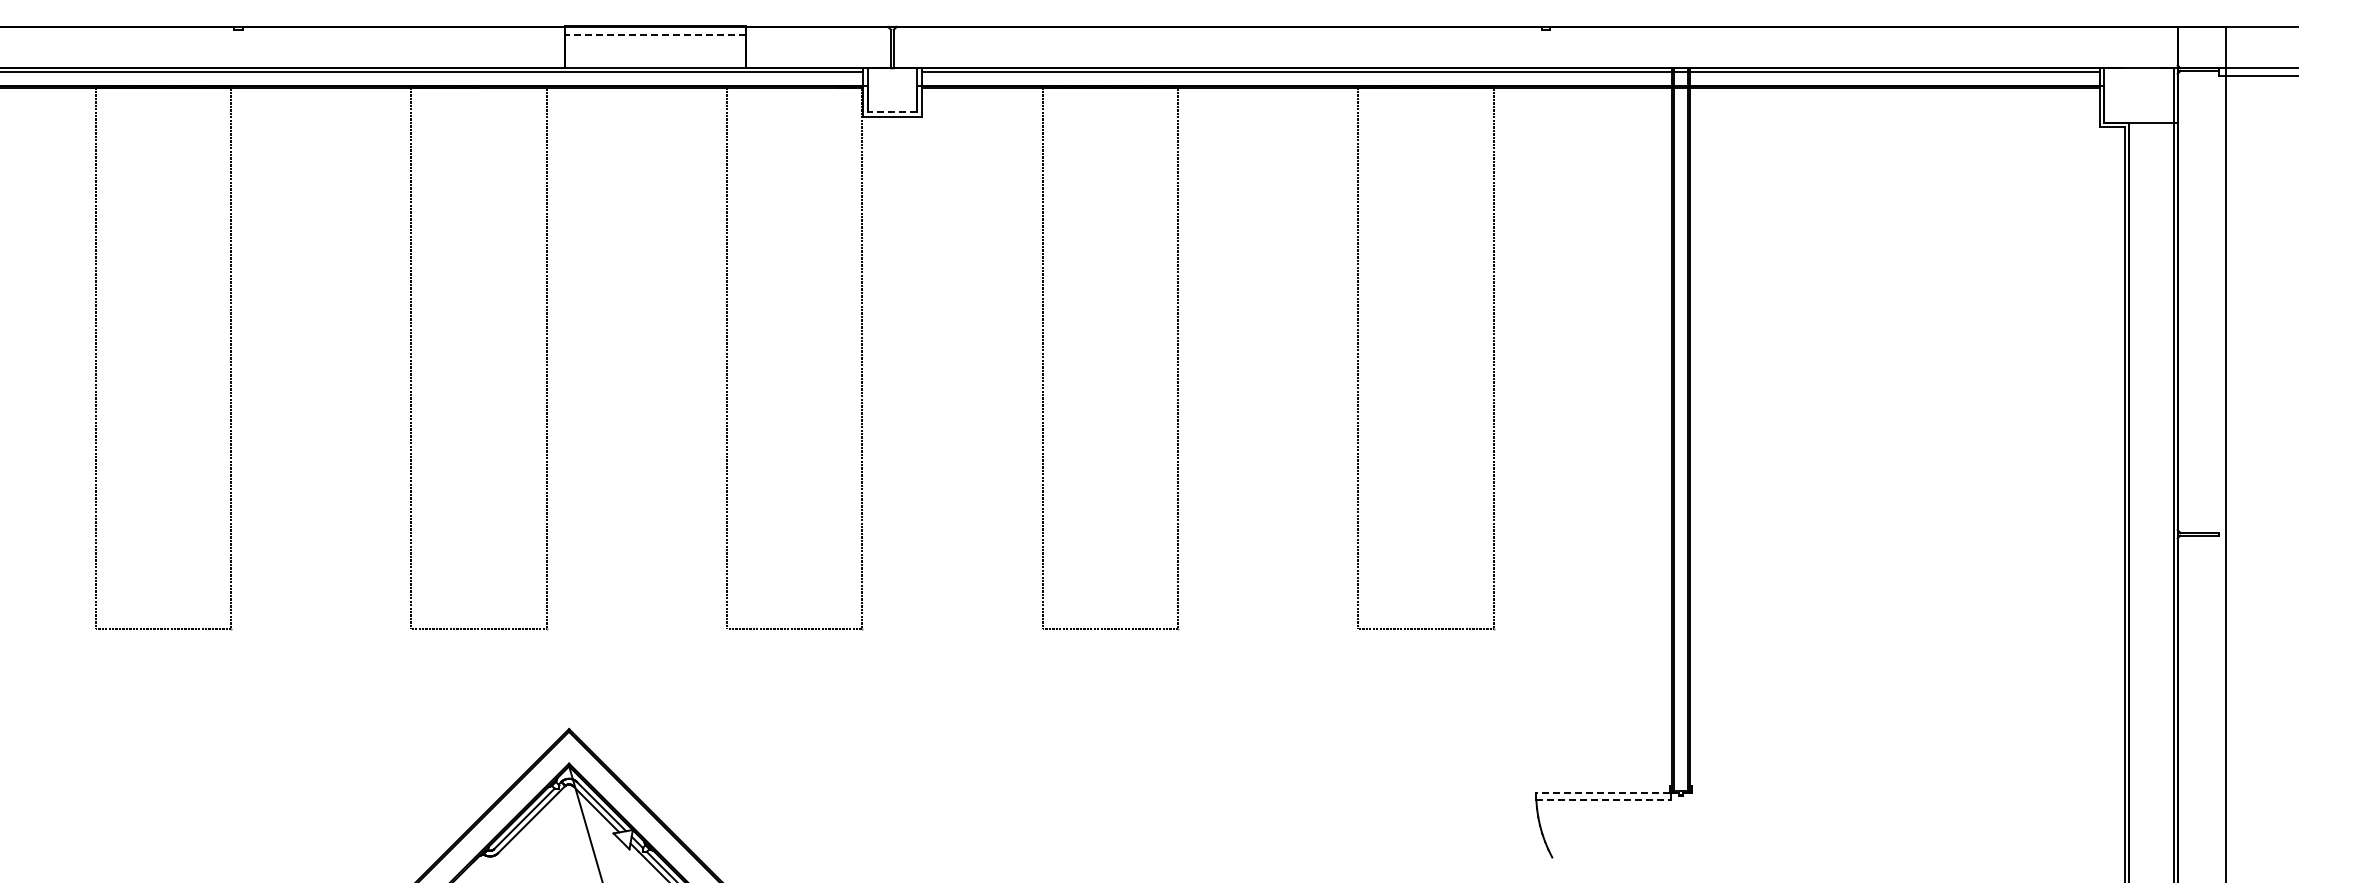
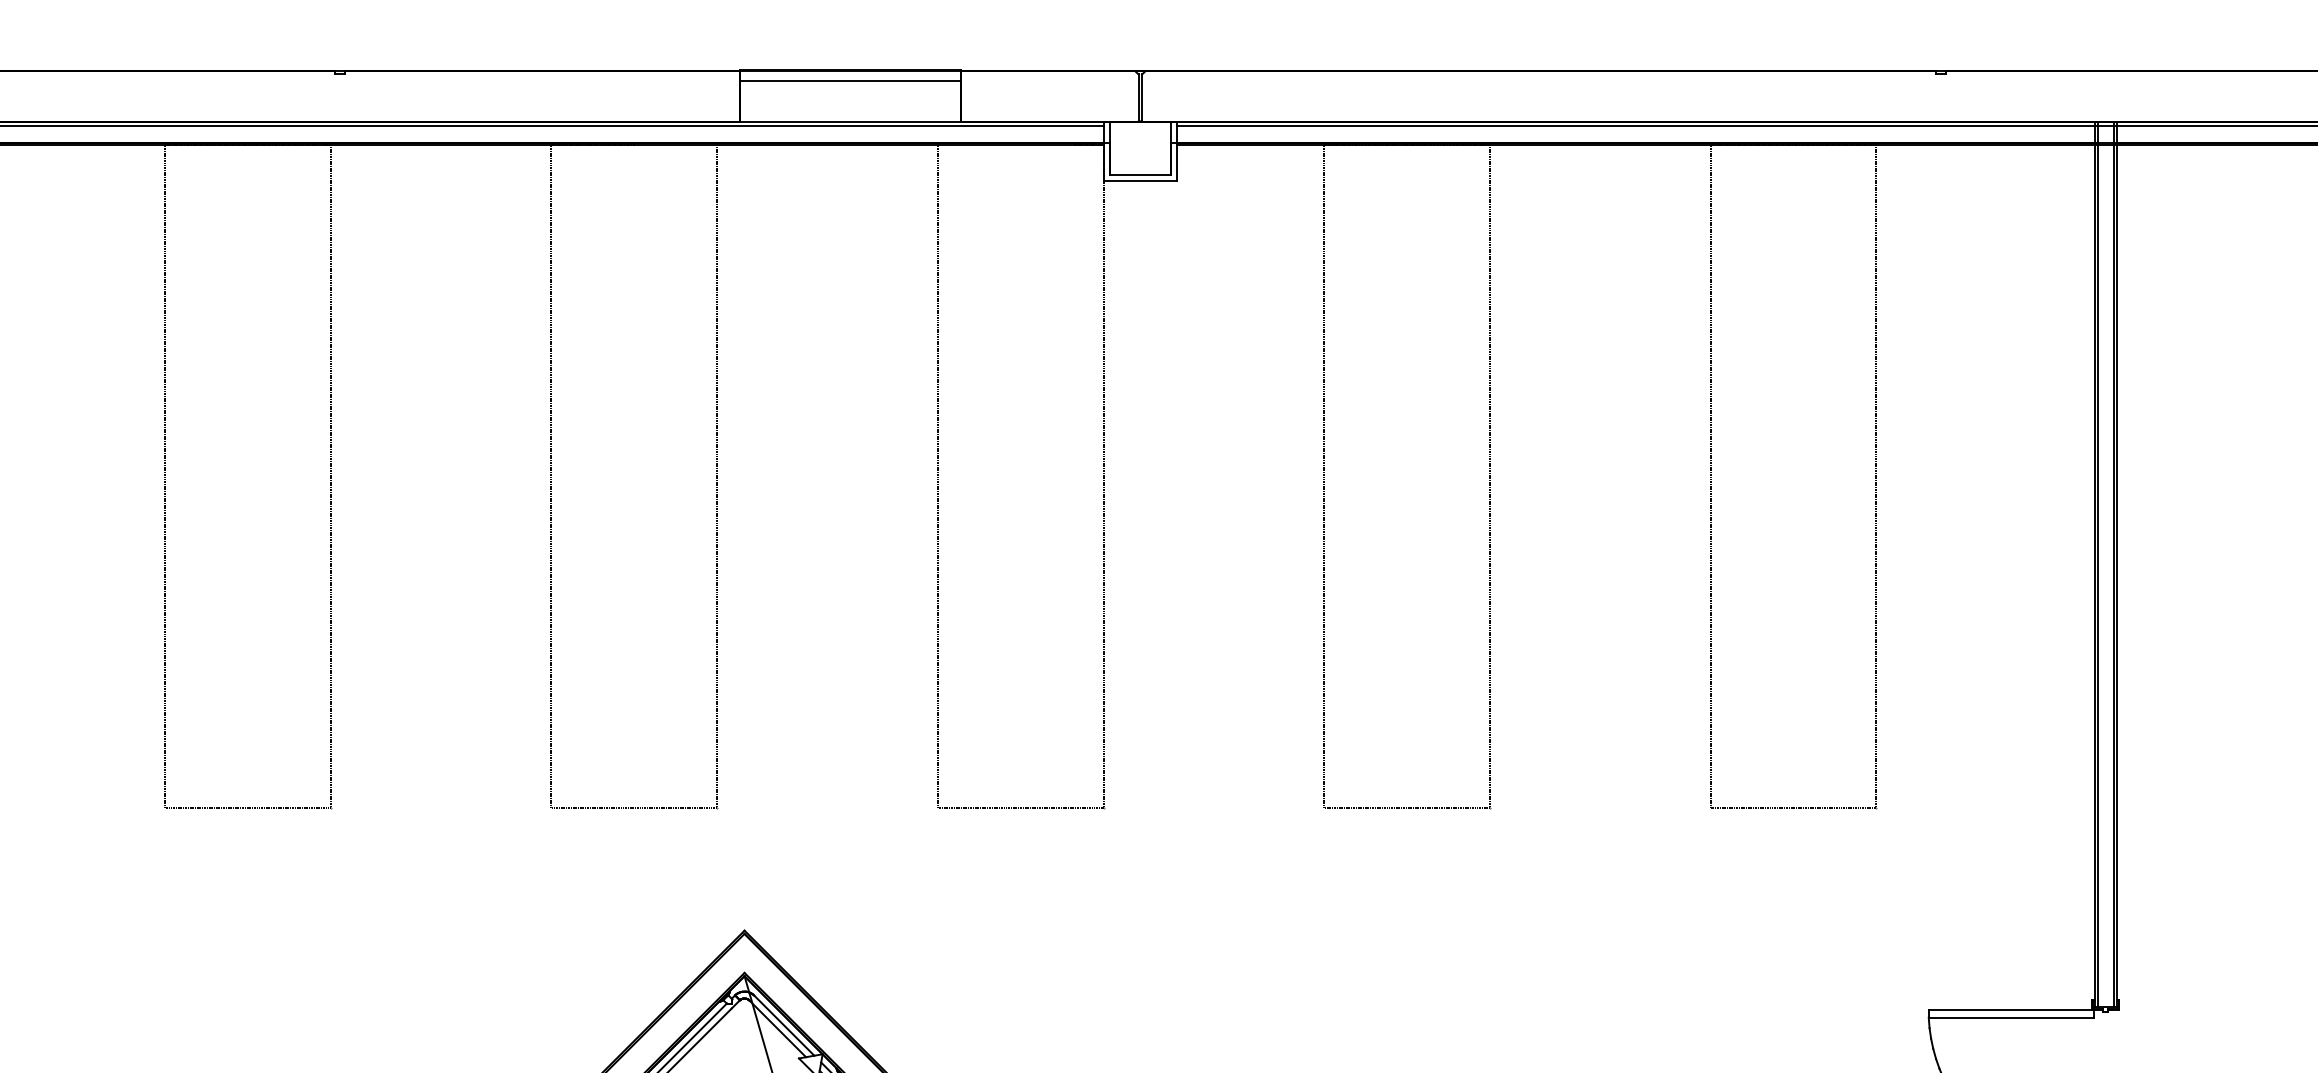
line: (655, 34) -> (850, 80), dashed -> solid
line: (892, 111) -> (1140, 174), dashed -> solid
line: (1603, 793) -> (2010, 1009), dashed -> solid
line: (1603, 800) -> (2010, 1018), dashed -> solid

